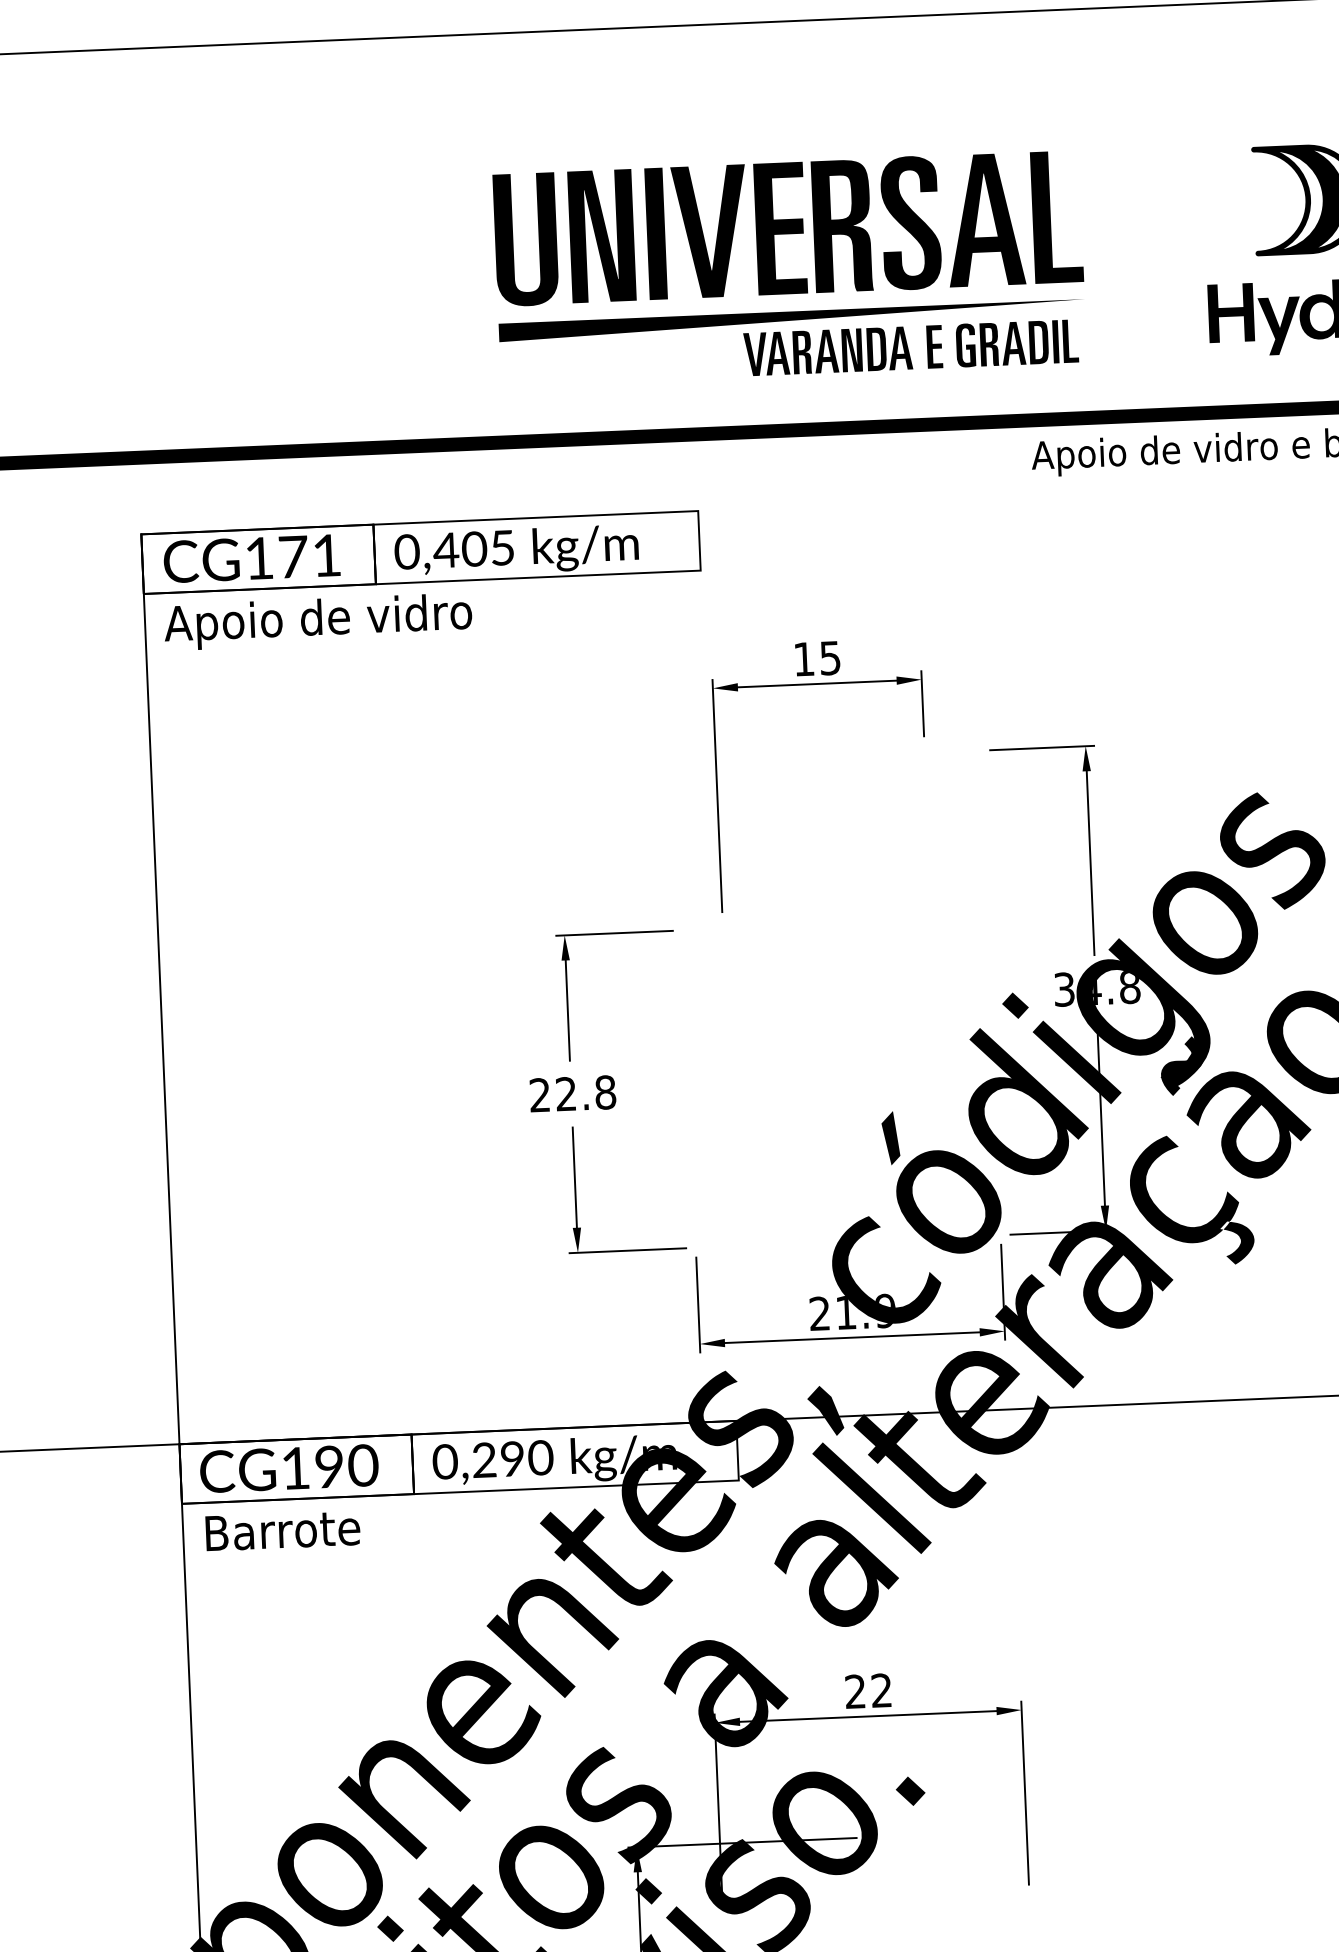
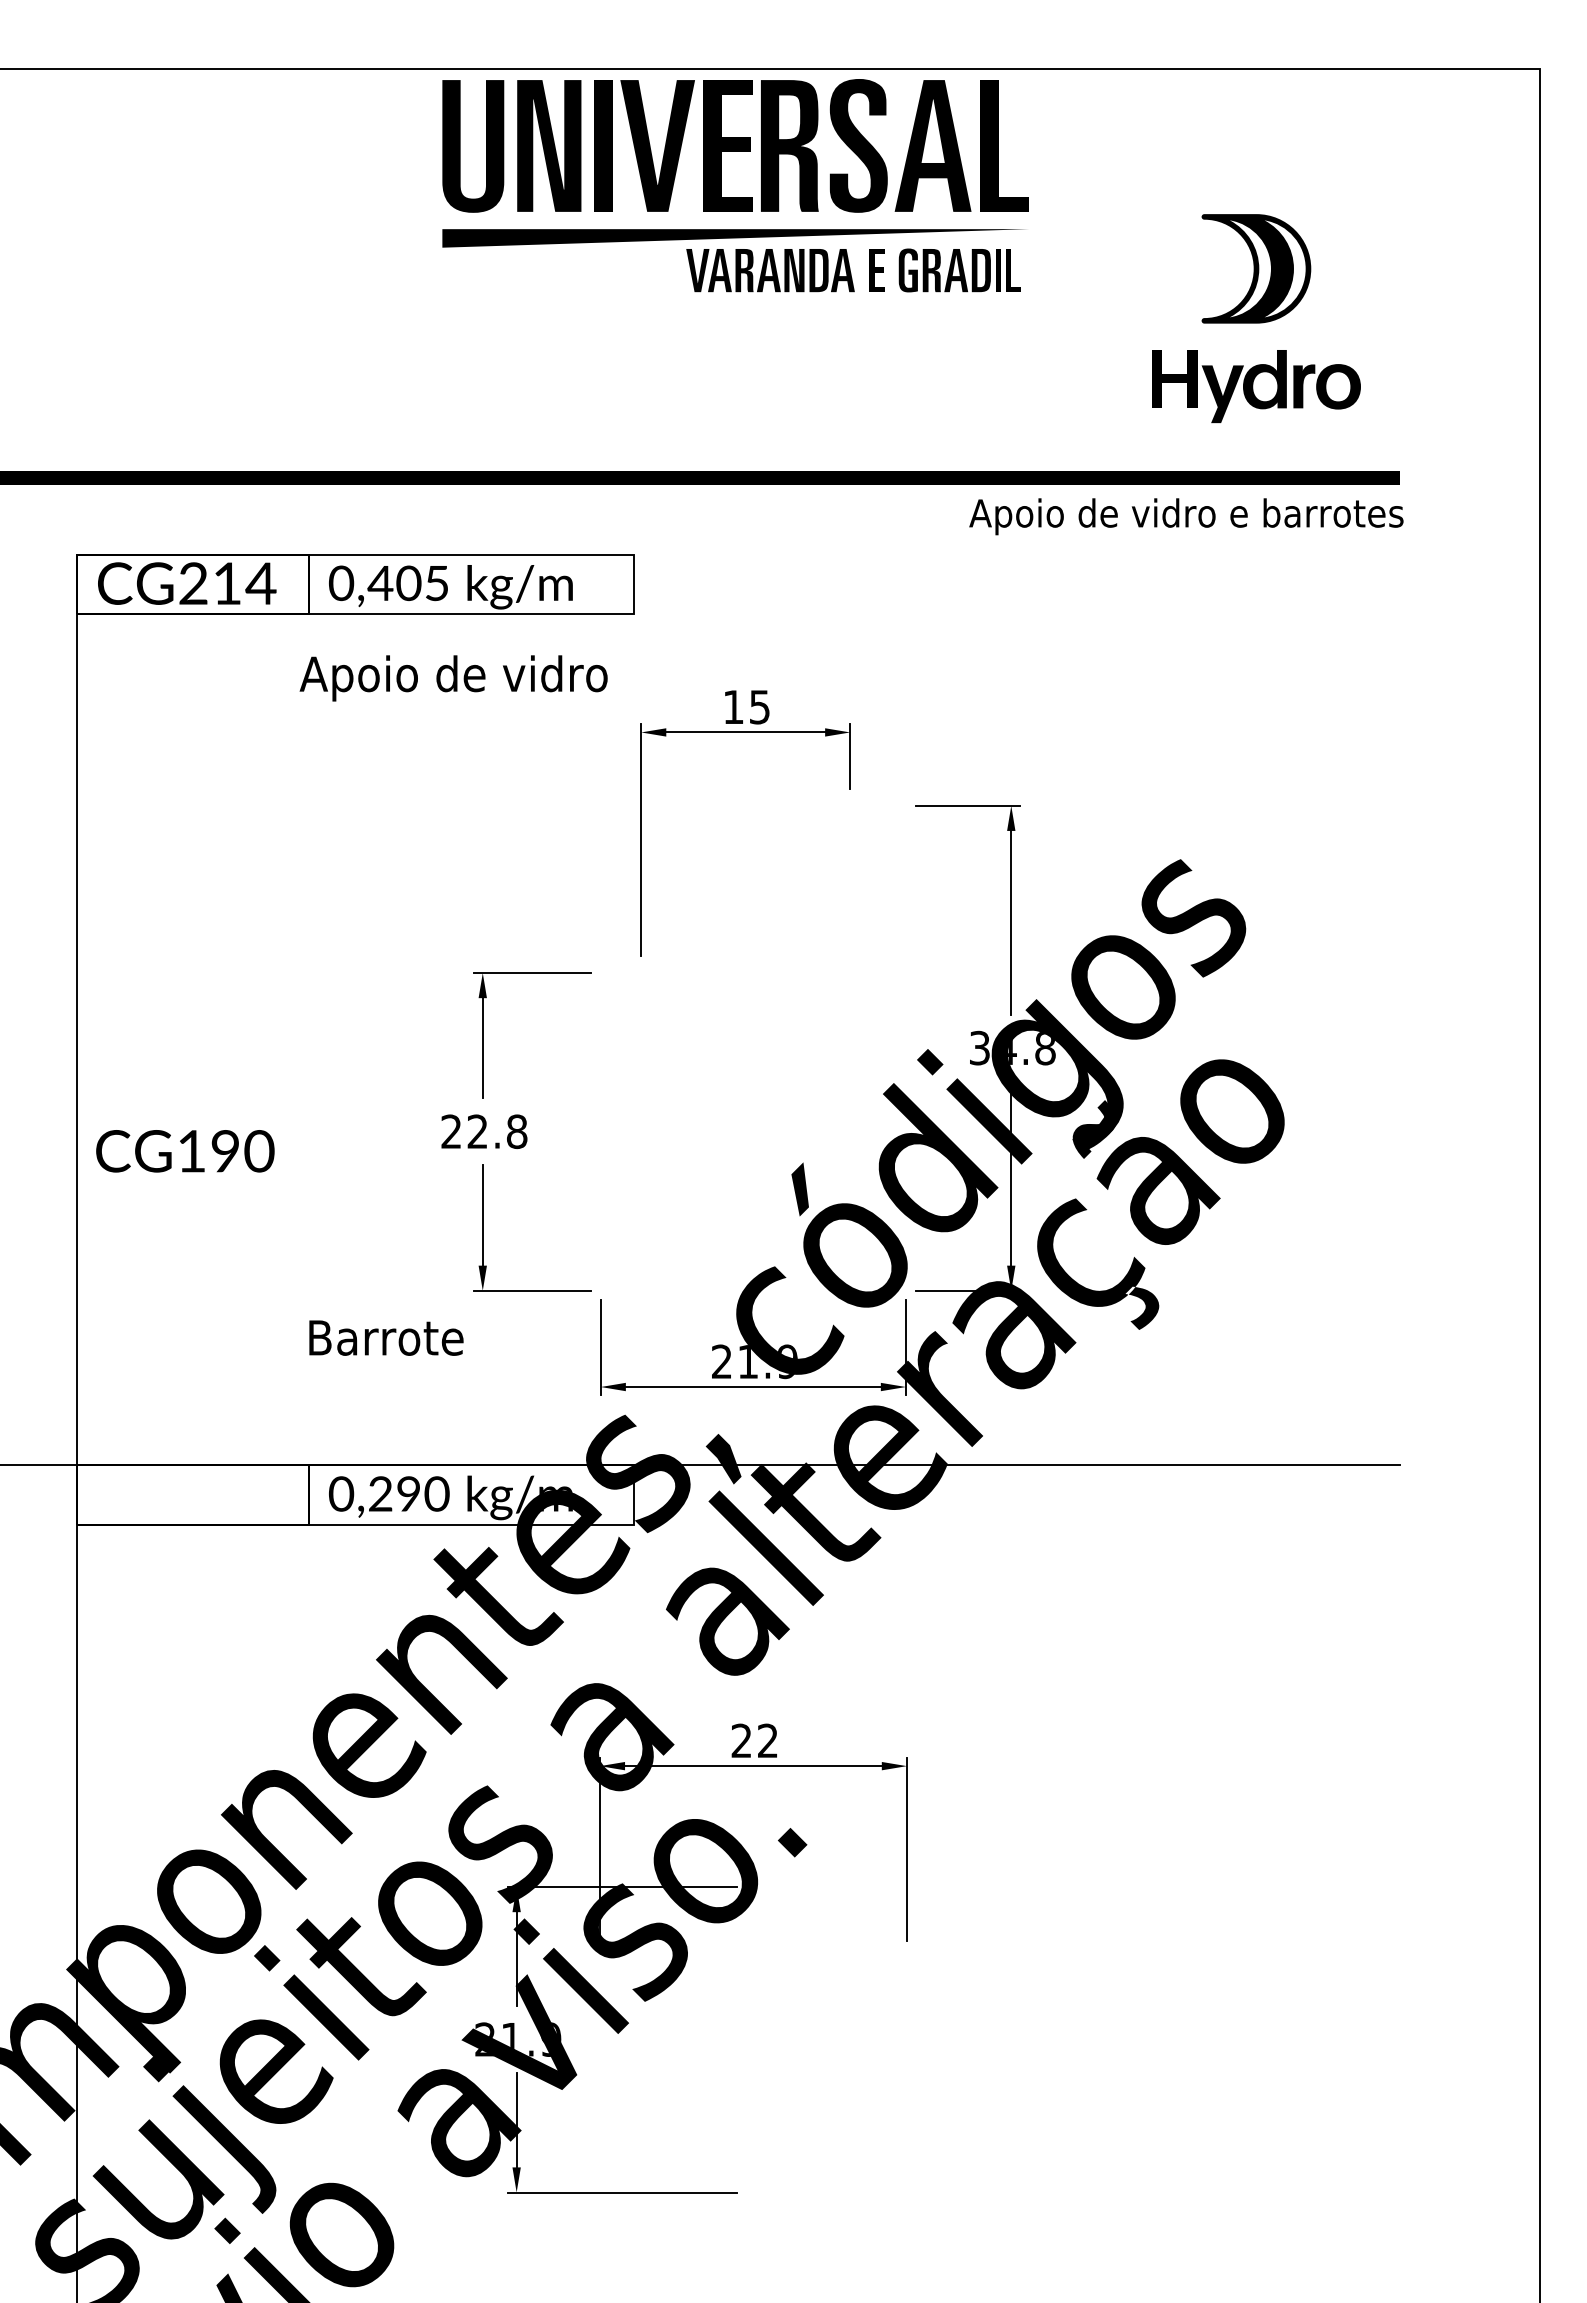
part: (790, 279) -> (735, 197), moved
text: (293, 556) -> (227, 583), CG171 -> CG214
text: (318, 621) -> (453, 678), moved
text: (289, 1468) -> (185, 1151), moved
text: (283, 1530) -> (386, 1337), moved

